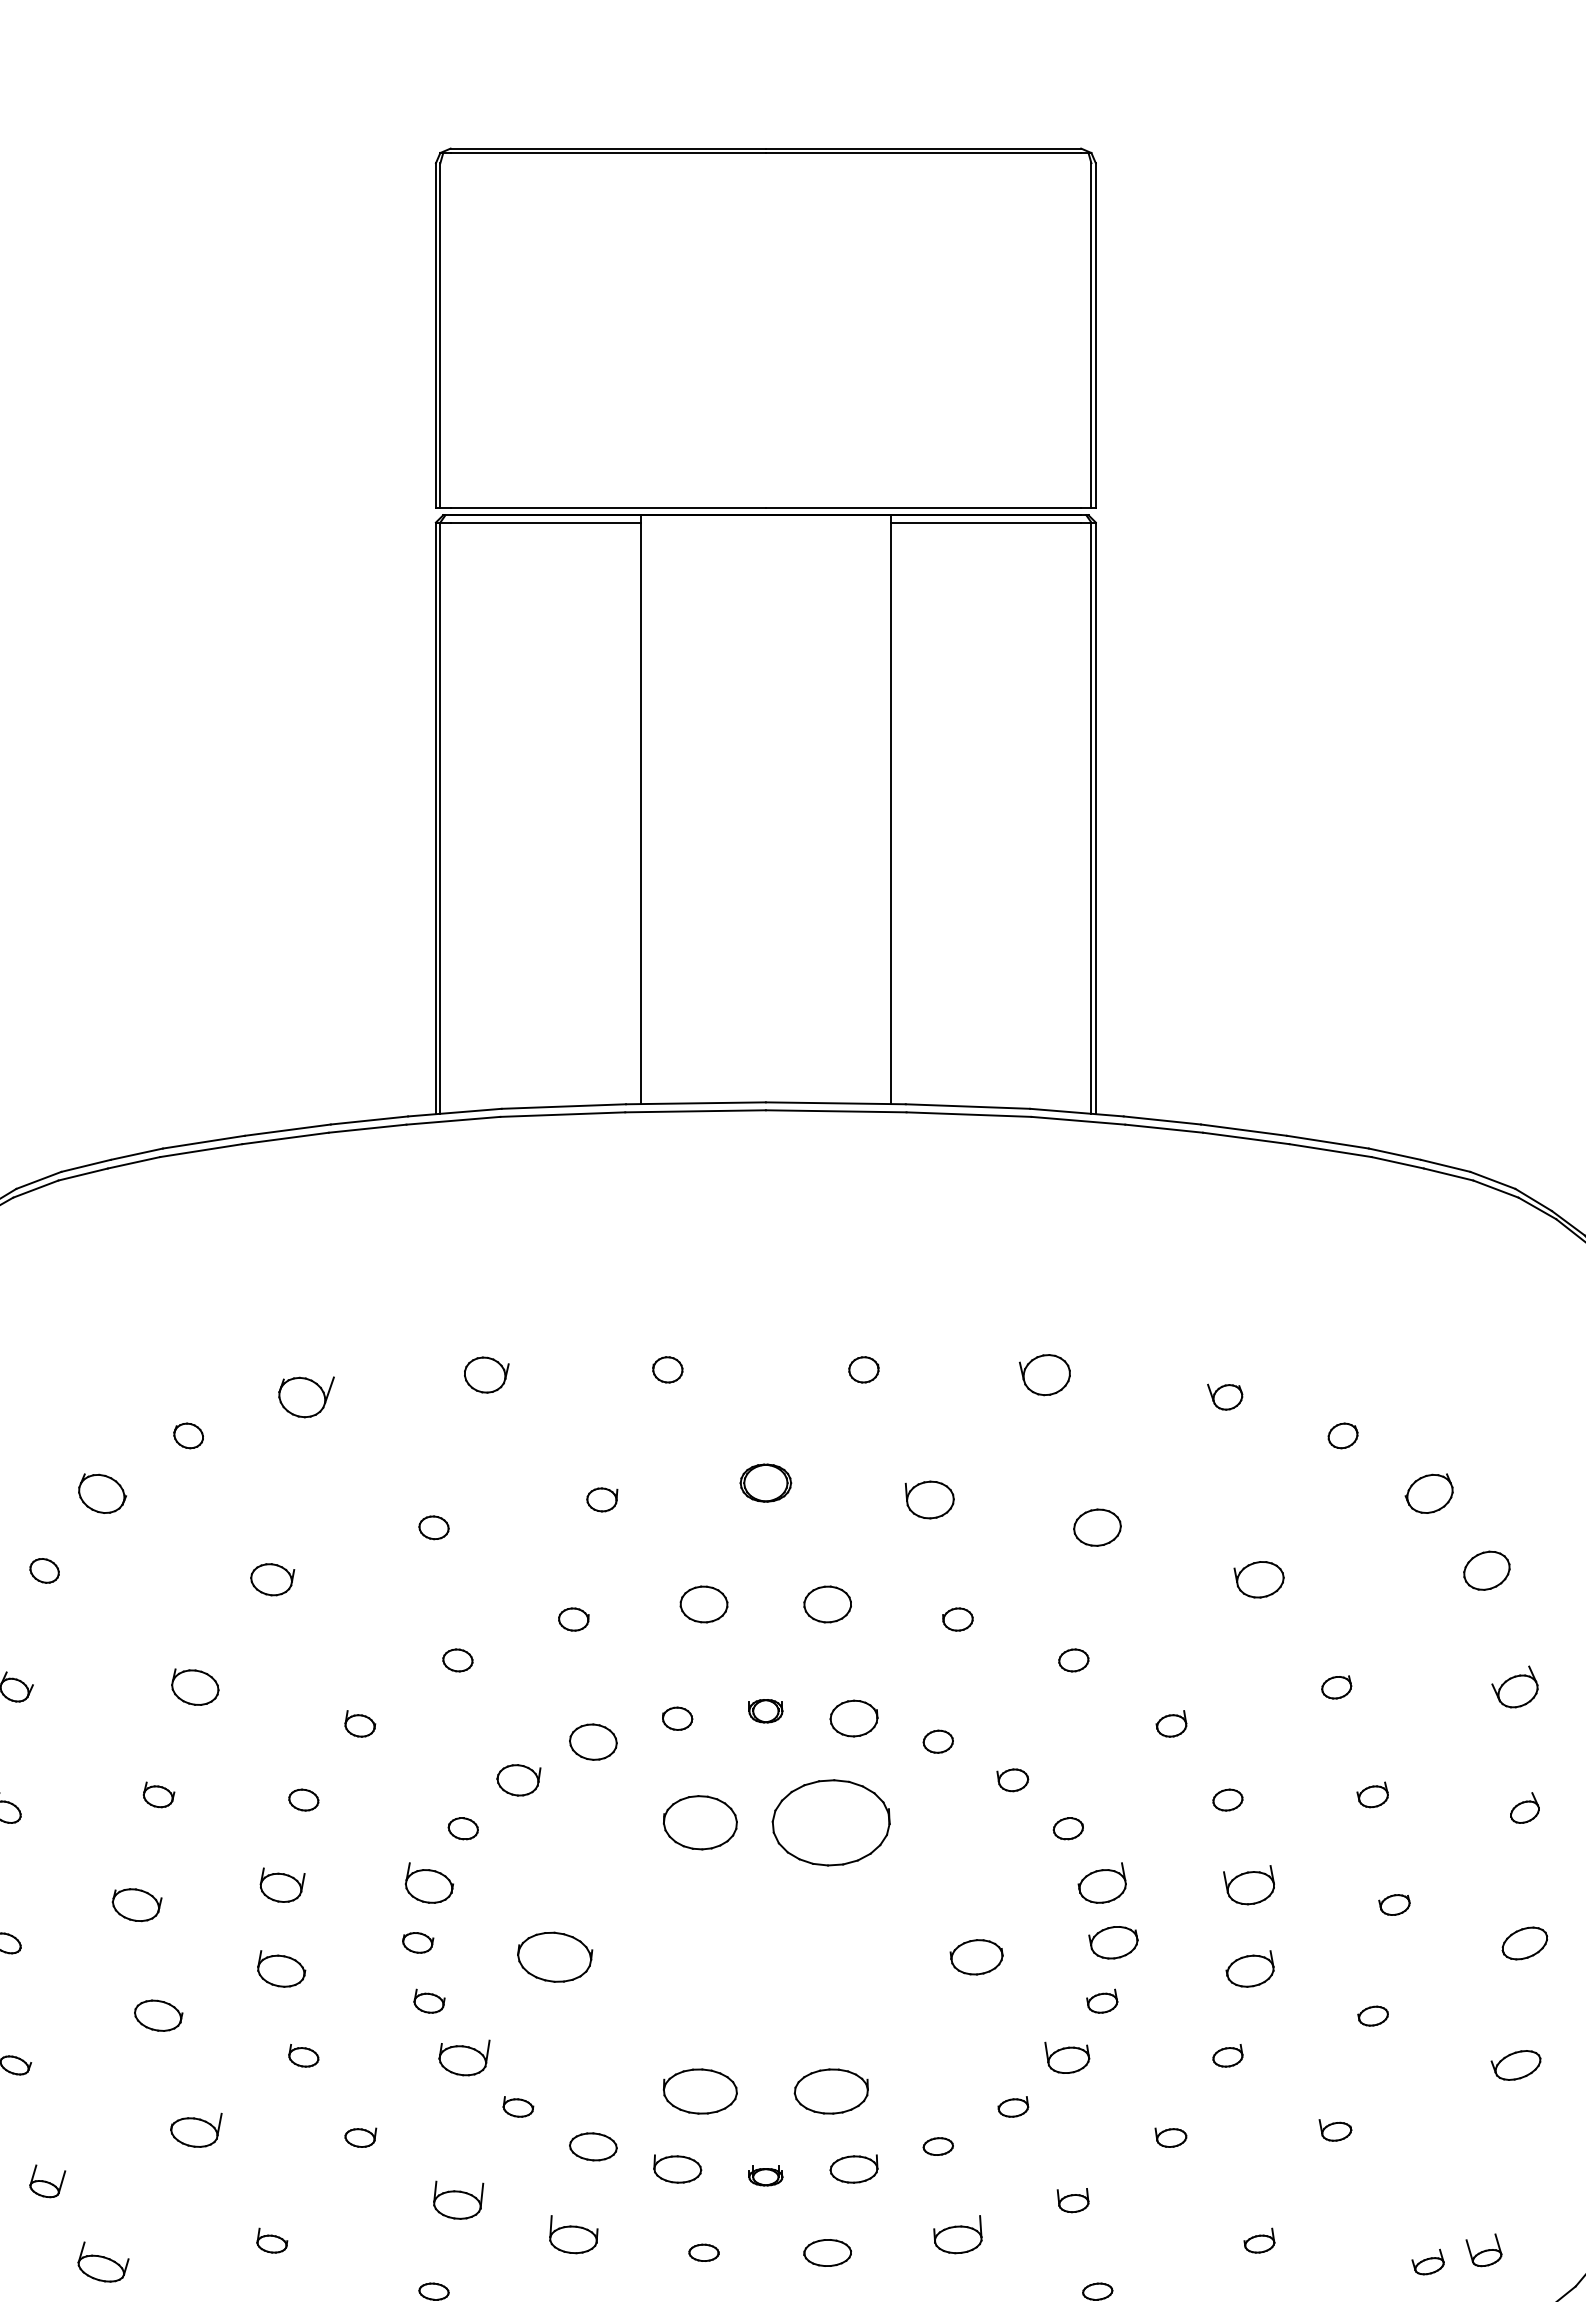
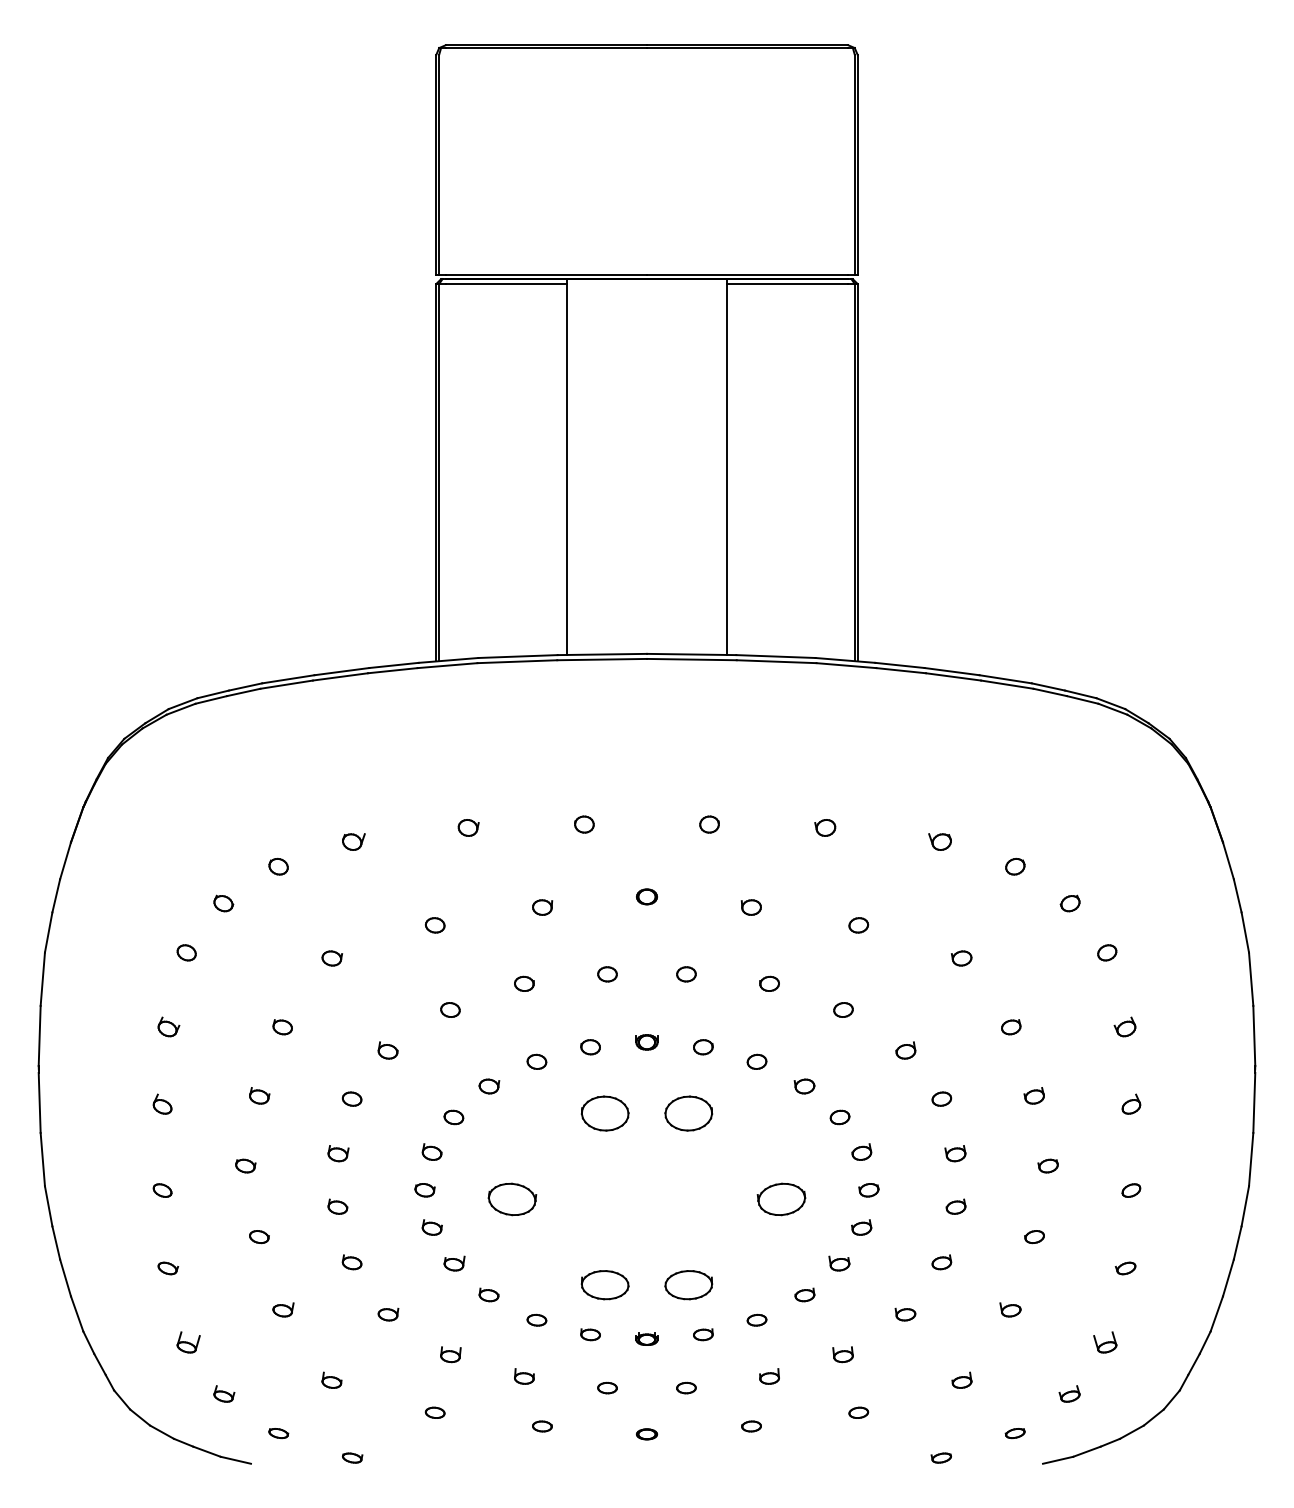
part: (486, 1374) -> (468, 827), size x0.71
part: (1045, 1374) -> (825, 827), size x0.62
part: (305, 1396) -> (353, 841), size x0.62
part: (765, 1482) -> (646, 896), size x0.62
part: (102, 1493) -> (223, 903), size x0.62
part: (1427, 1493) -> (1069, 903), size x0.62
part: (928, 1499) -> (750, 907), size x0.62
part: (1097, 1527) -> (858, 925), size x0.62
part: (1487, 1570) -> (1107, 952), size x0.62
part: (273, 1579) -> (332, 958), size x0.71
part: (1258, 1579) -> (961, 958), size x0.62
part: (704, 1604) -> (607, 974), size x0.62
part: (827, 1604) -> (686, 974), size x0.62
part: (1514, 1686) -> (1124, 1026), size x0.71
part: (194, 1687) -> (282, 1027), size x0.62
part: (854, 1719) -> (703, 1047), size x0.62
part: (592, 1741) -> (536, 1061), size x0.62
part: (519, 1780) -> (489, 1086), size x0.71
part: (830, 1822) -> (688, 1113), size x0.62
part: (428, 1882) -> (431, 1151), size x0.62
part: (1102, 1882) -> (861, 1151), size x0.62
part: (282, 1885) -> (338, 1153), size x0.71
part: (1249, 1885) -> (955, 1153), size x0.62
part: (136, 1904) -> (245, 1165), size x0.62
part: (1112, 1943) -> (868, 1190), size x0.62
part: (1525, 1943) -> (1131, 1190), size x0.62
part: (976, 1957) -> (781, 1199), size x1.43
part: (280, 1968) -> (337, 1206), size x0.62
part: (1249, 1968) -> (955, 1206), size x0.62
part: (158, 2016) -> (259, 1237), size x0.62
part: (464, 2057) -> (454, 1263), size x0.62
part: (1067, 2057) -> (839, 1263), size x0.71
part: (1515, 2065) -> (1125, 1268), size x0.62
part: (196, 2129) -> (283, 1309), size x0.62
part: (592, 2145) -> (536, 1319), size x0.62
part: (677, 2168) -> (590, 1334), size x0.62
part: (854, 2168) -> (703, 1334), size x0.62
part: (457, 2200) -> (450, 1354), size x0.62
part: (573, 2234) -> (524, 1376), size x0.62
part: (957, 2234) -> (769, 1376), size x0.62
part: (1484, 2250) -> (1105, 1342), moved
part: (827, 2251) -> (686, 1387), size x0.62
part: (103, 2261) -> (224, 1393), size x0.62

